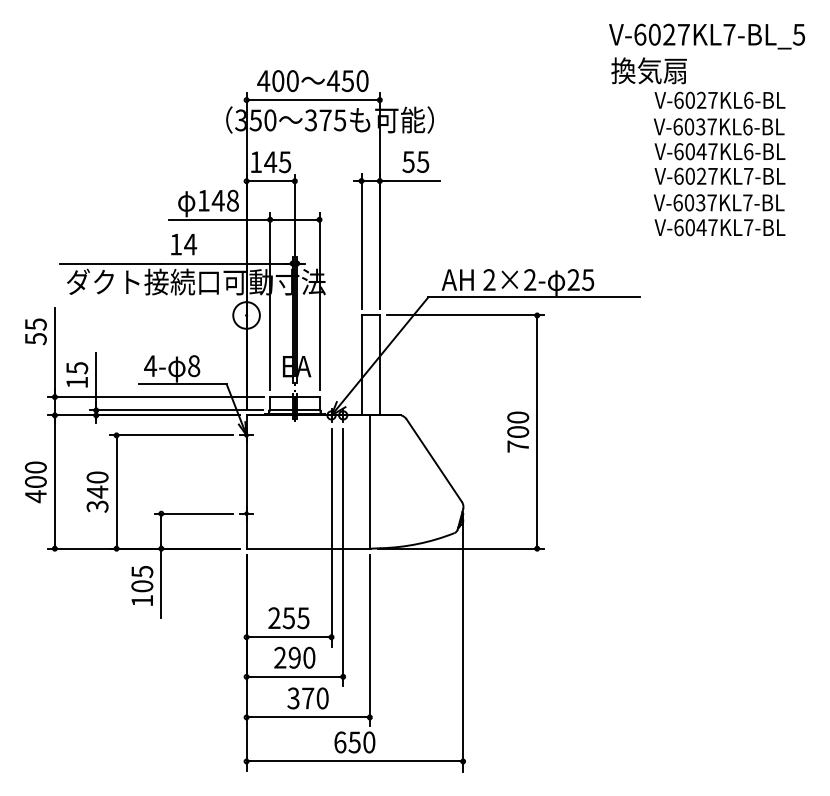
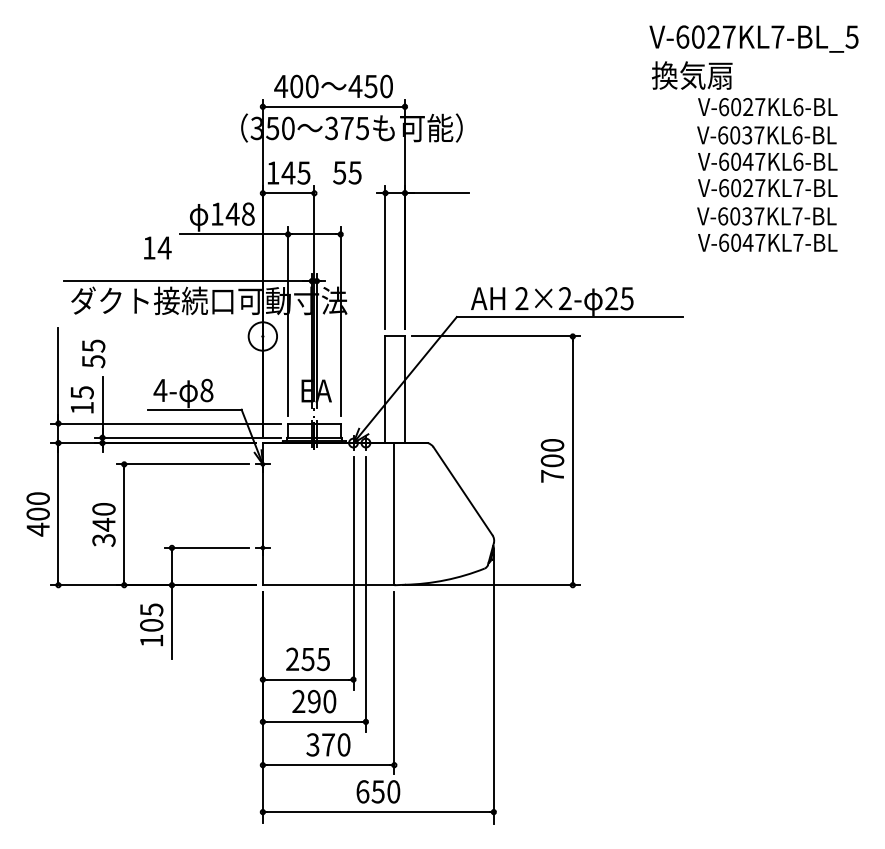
text: (415, 161) -> (347, 172), moved
text: (184, 244) -> (158, 247), moved
text: (35, 331) -> (93, 353), moved

